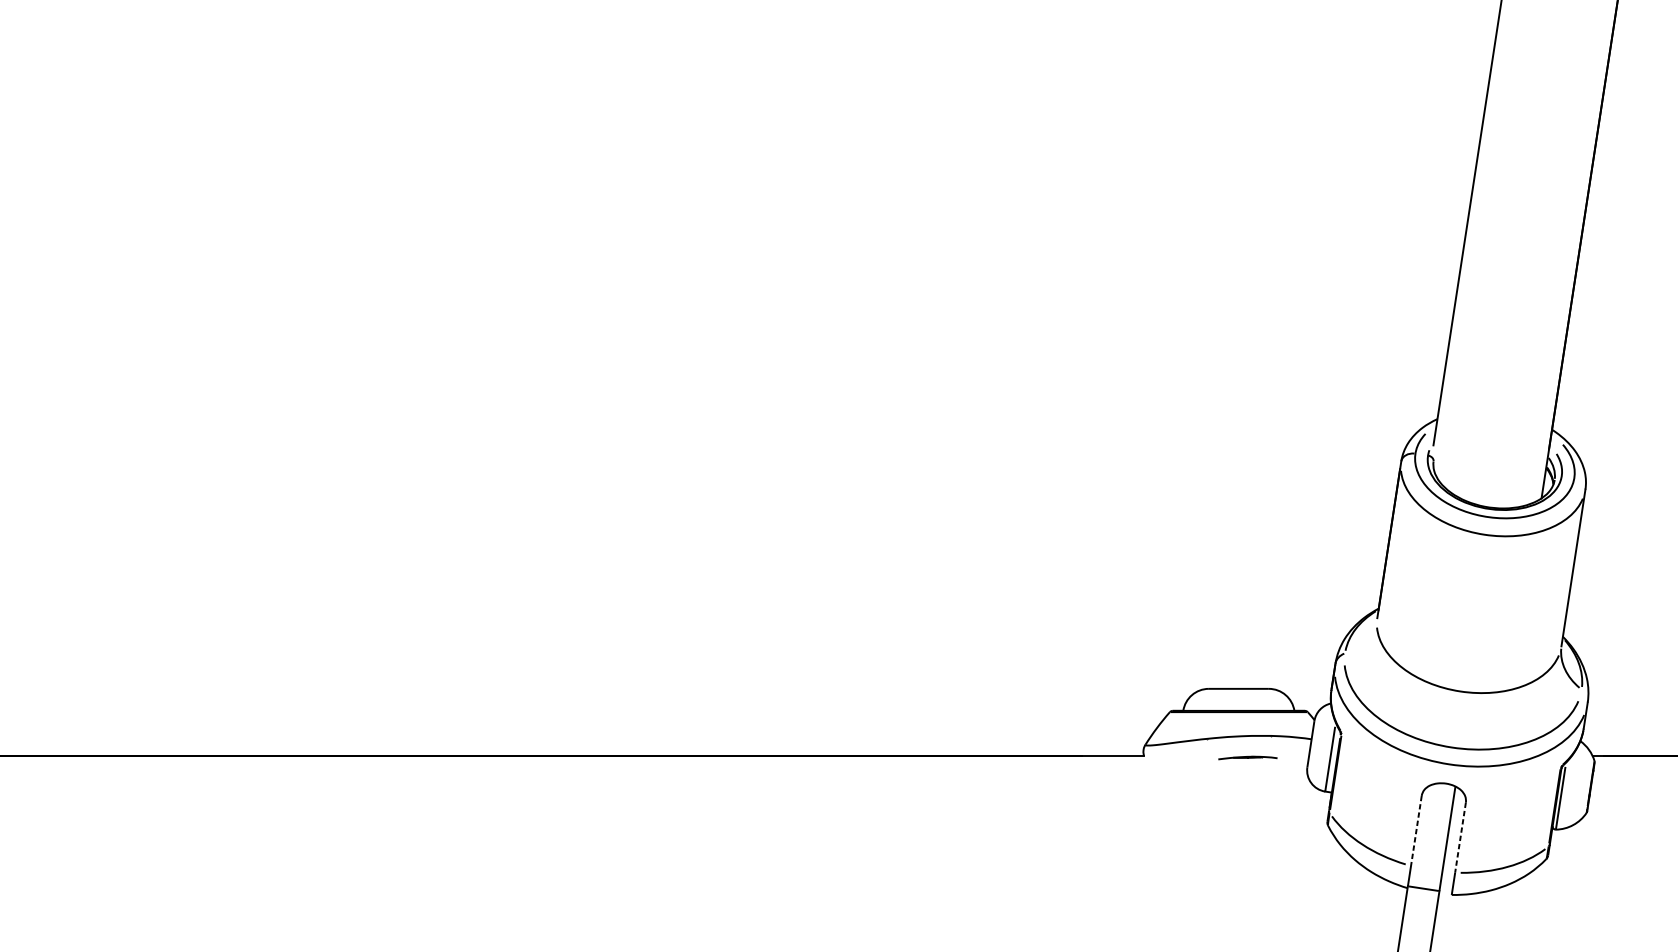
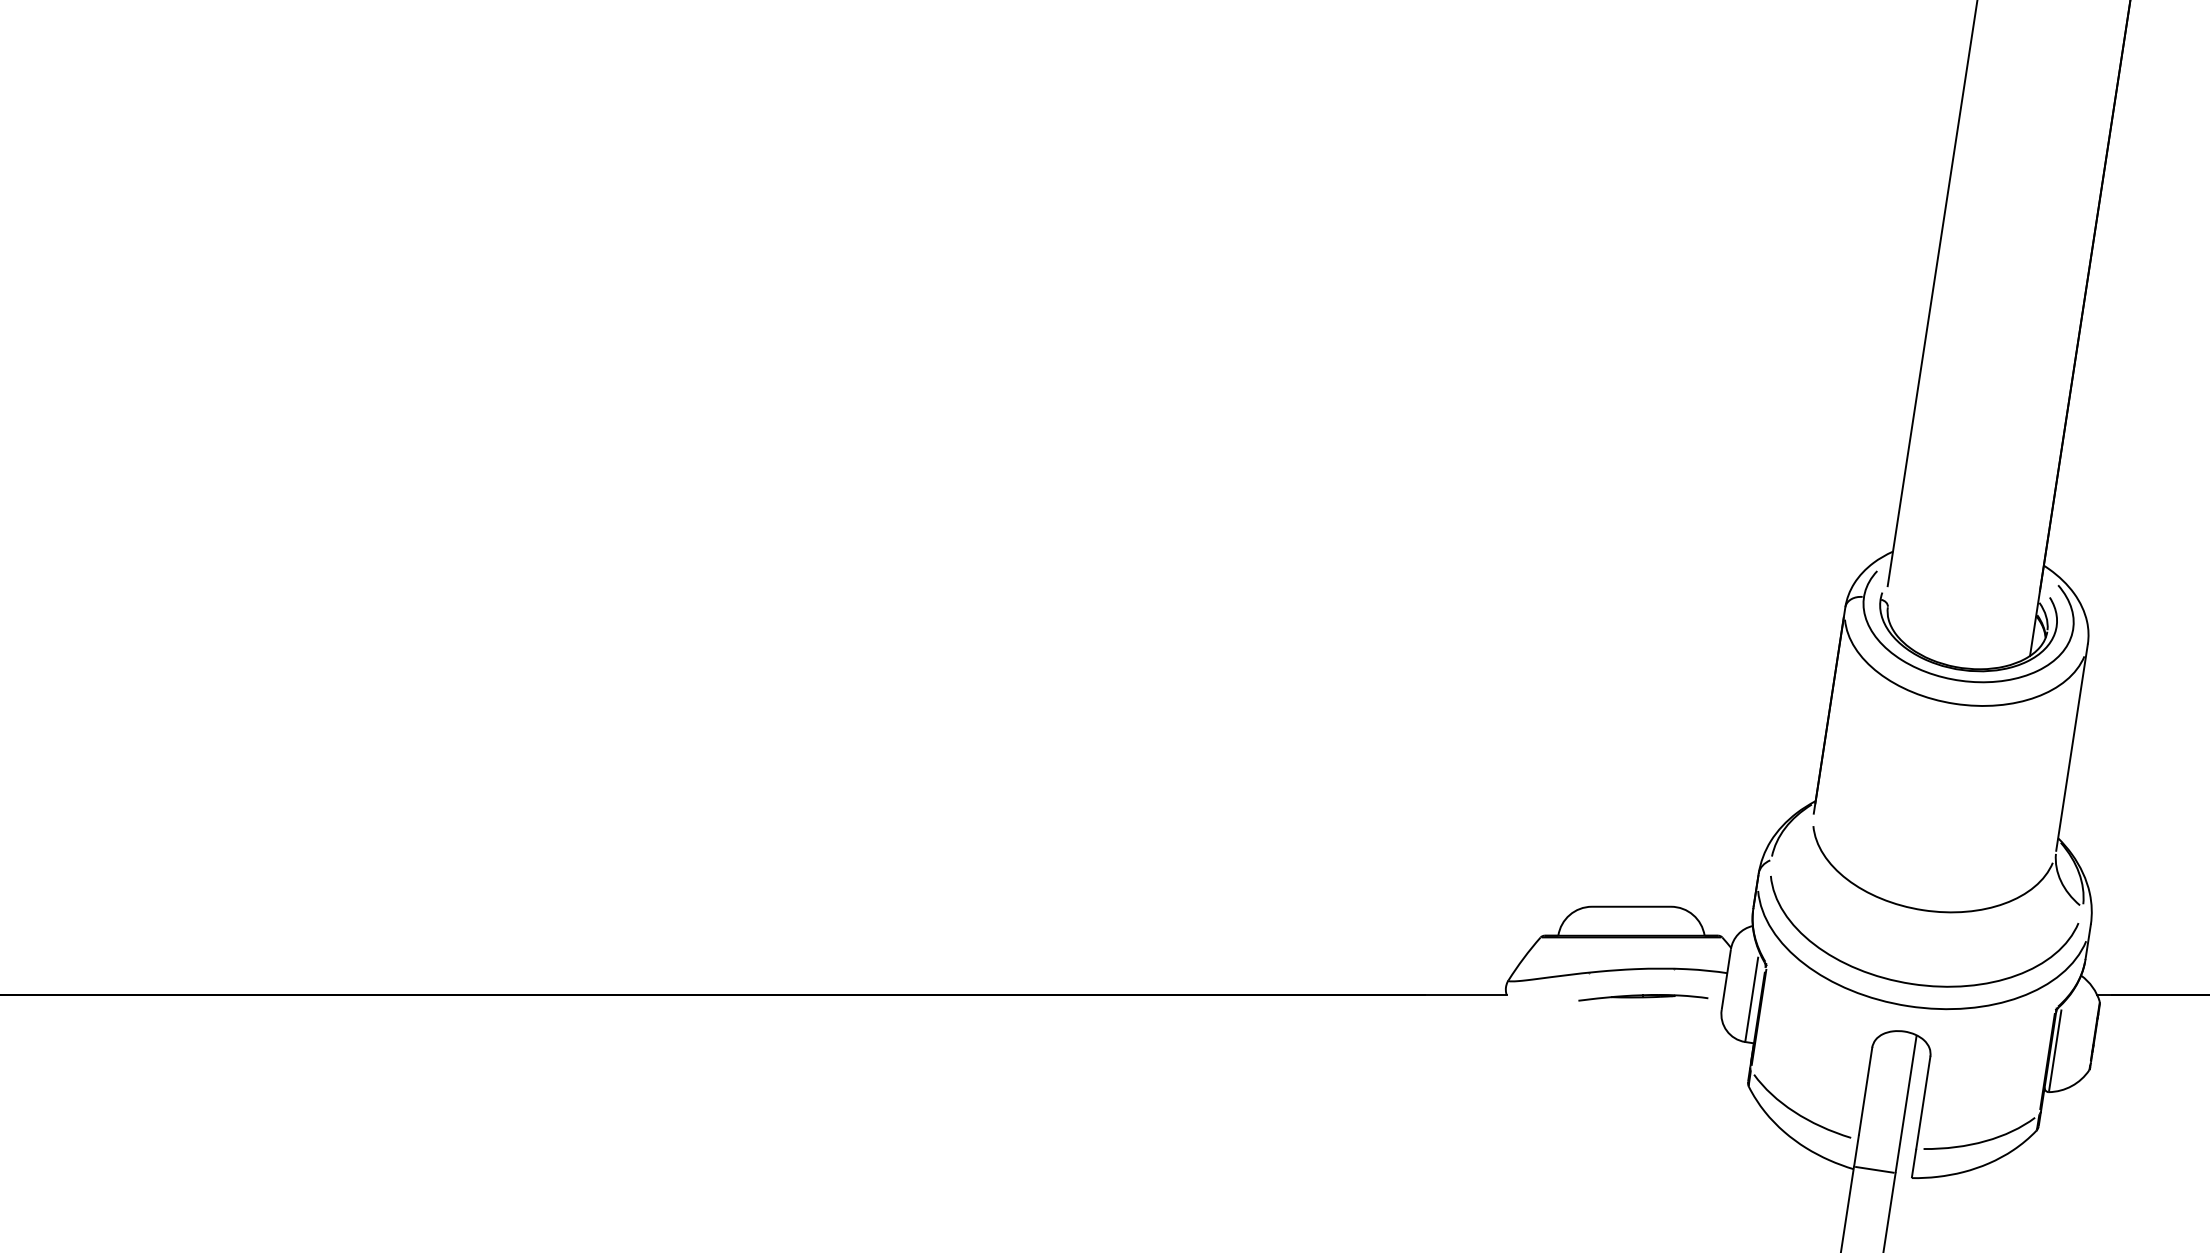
part: (1247, 757) -> (1643, 997), size x1.67
line: (1416, 829) -> (1865, 1091), dashed -> solid
line: (1460, 837) -> (1923, 1102), dashed -> solid

